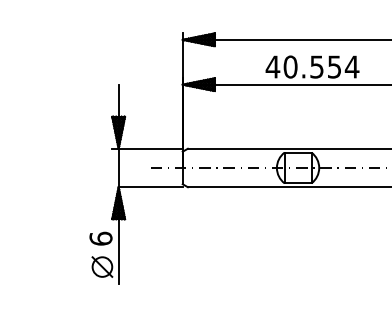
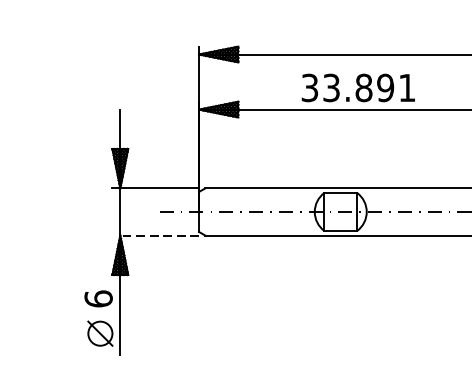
text: (312, 66) -> (358, 87), 40.554 -> 33.891
line: (150, 187) -> (159, 235), solid -> dashed

